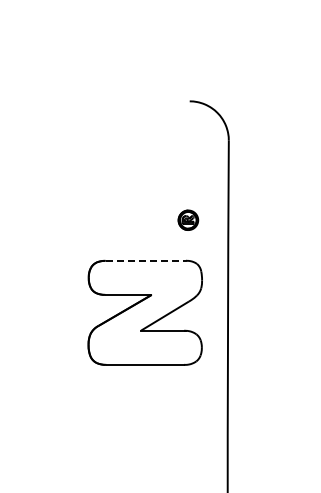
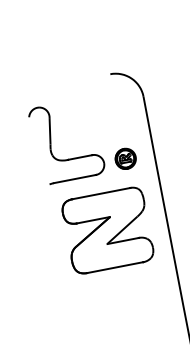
part: (91, 180) -> (51, 144), added
part: (188, 220) -> (125, 159), size x1.43
line: (146, 260) -> (101, 193), dashed -> solid

